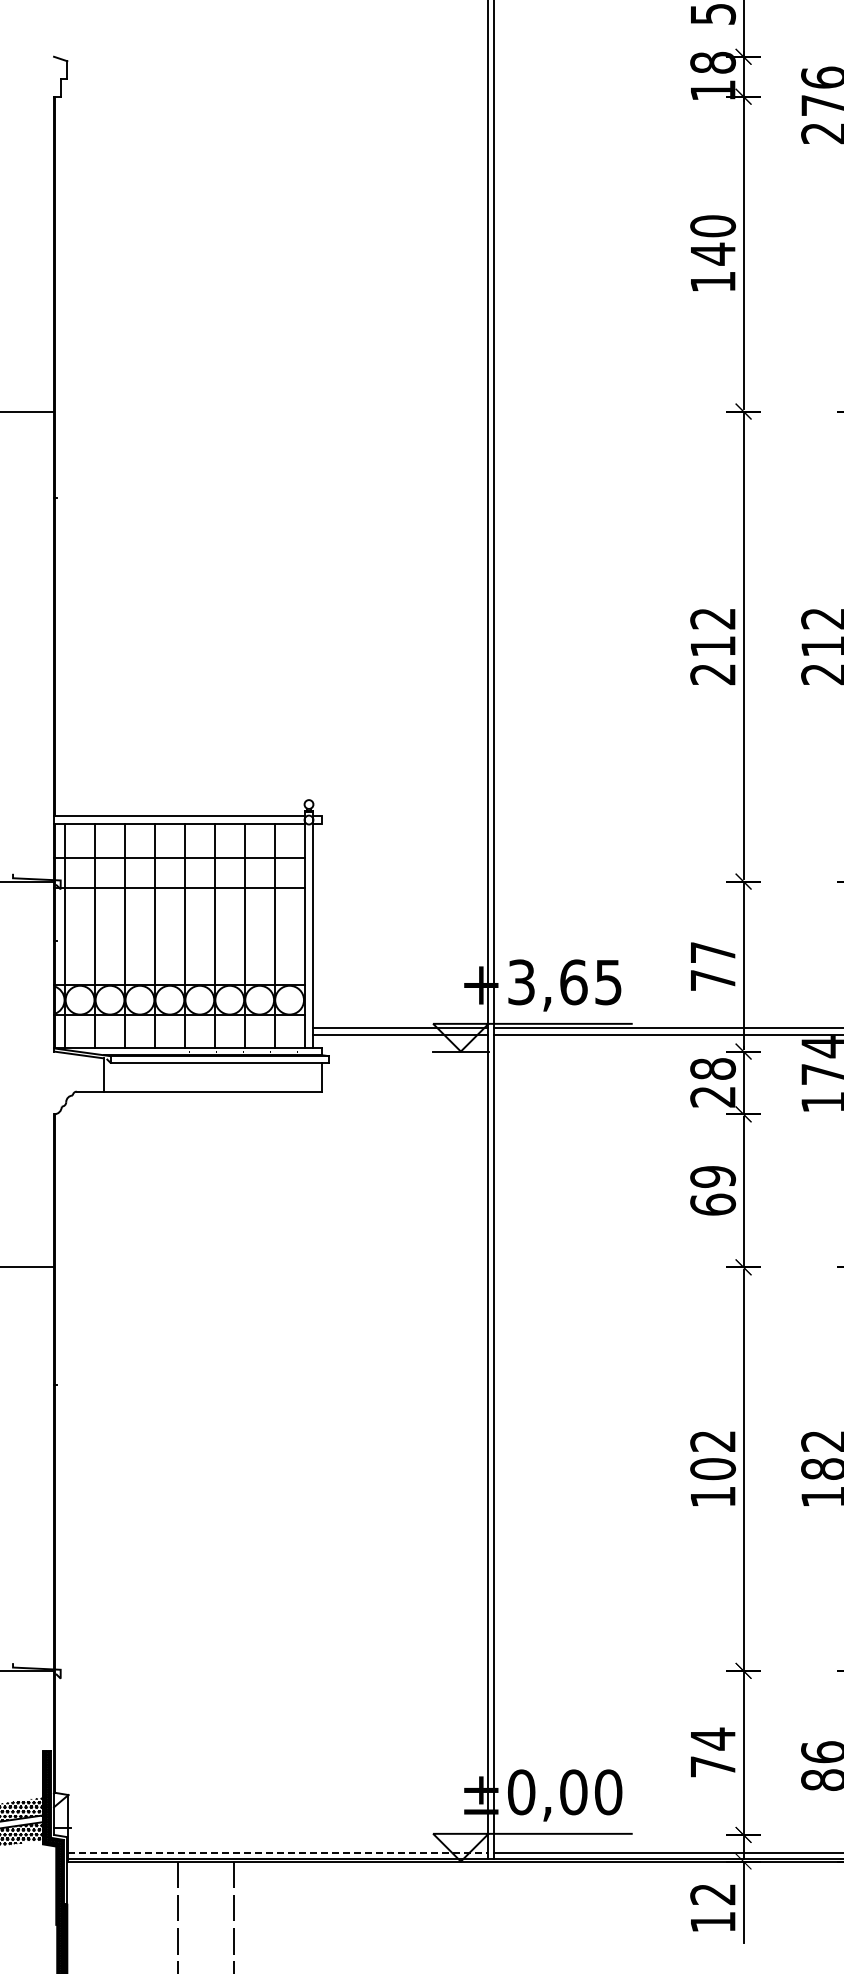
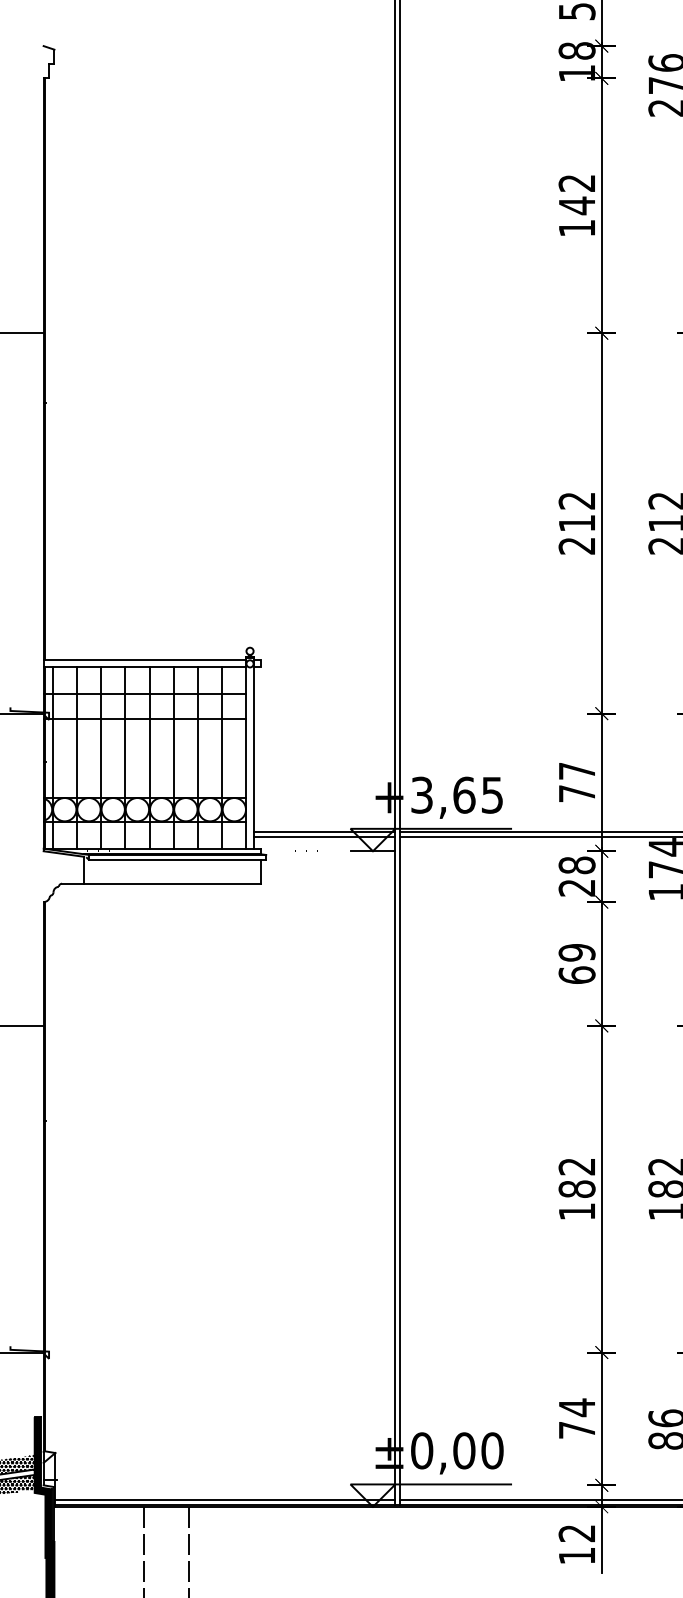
text: (713, 226) -> (577, 183), 140 -> 142
text: (712, 1469) -> (576, 1189), 102 -> 182
line: (277, 1852) -> (224, 1499), dashed -> solid

